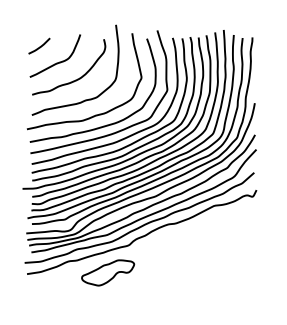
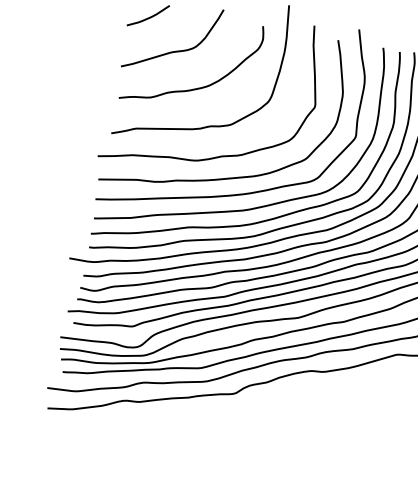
part: (108, 272) -> (189, 433), removed

